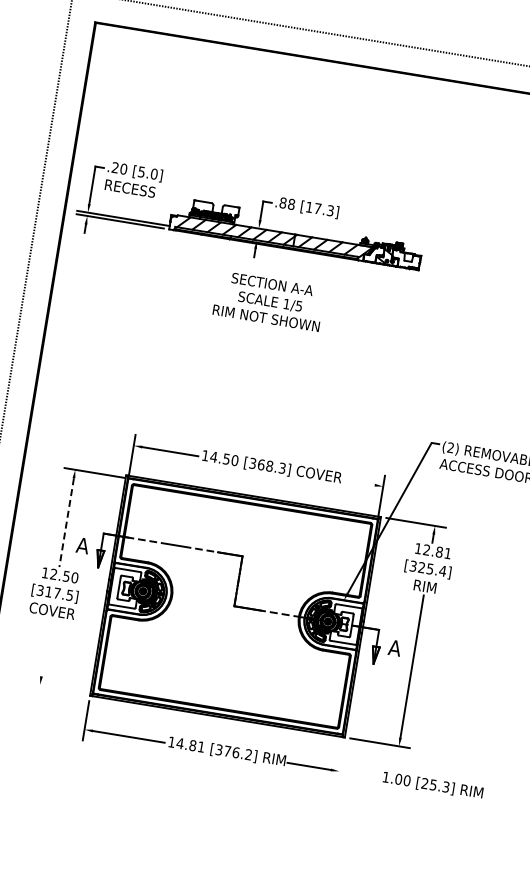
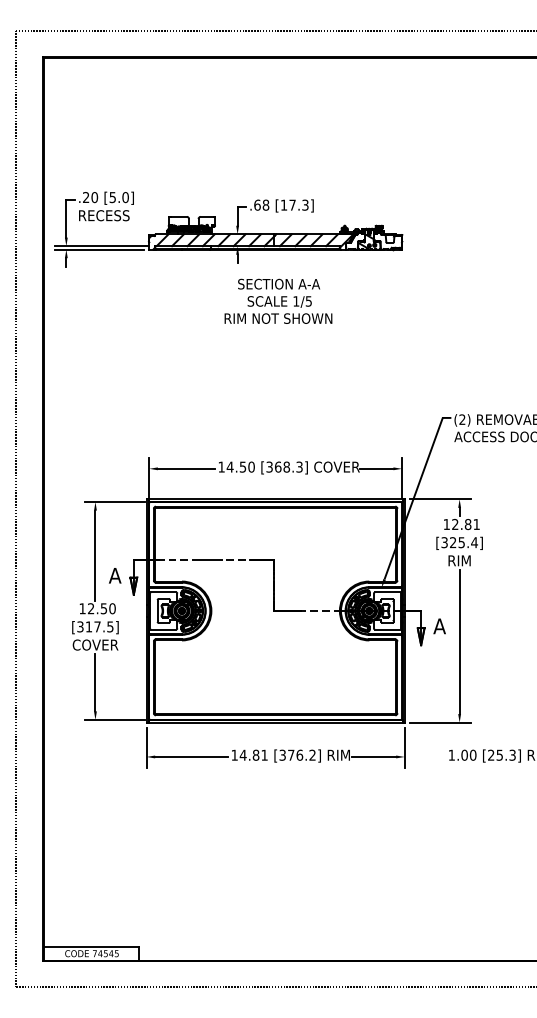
text: (283, 202) -> (257, 204), .88 -> .68
text: (269, 300) -> (278, 300), moved
line: (358, 482) -> (376, 468), added
line: (66, 522) -> (95, 555), dashed -> solid
line: (46, 647) -> (95, 682), added
line: (58, 687) -> (114, 719), added
line: (340, 761) -> (404, 747), added

